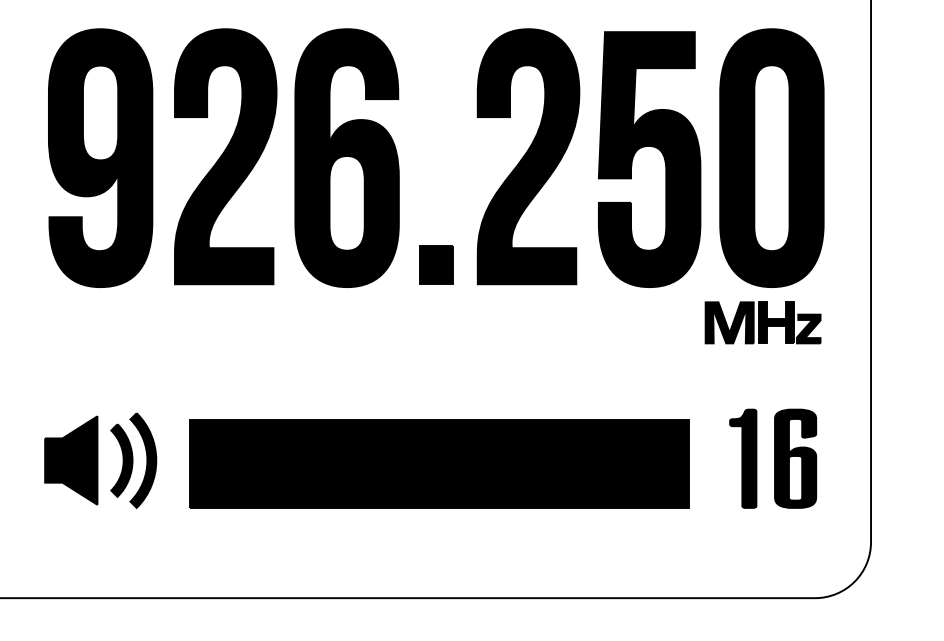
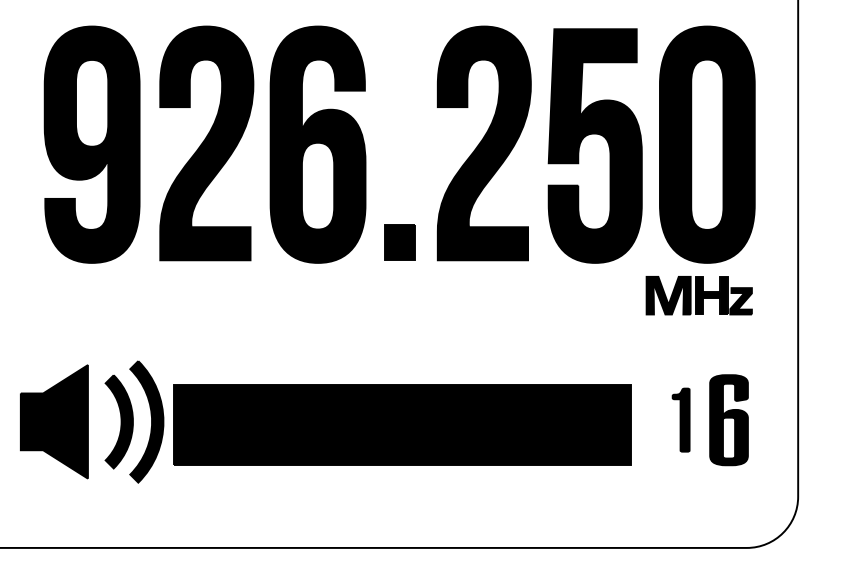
part: (743, 458) -> (681, 419), size x0.7
part: (100, 460) -> (92, 421), size x1.4

